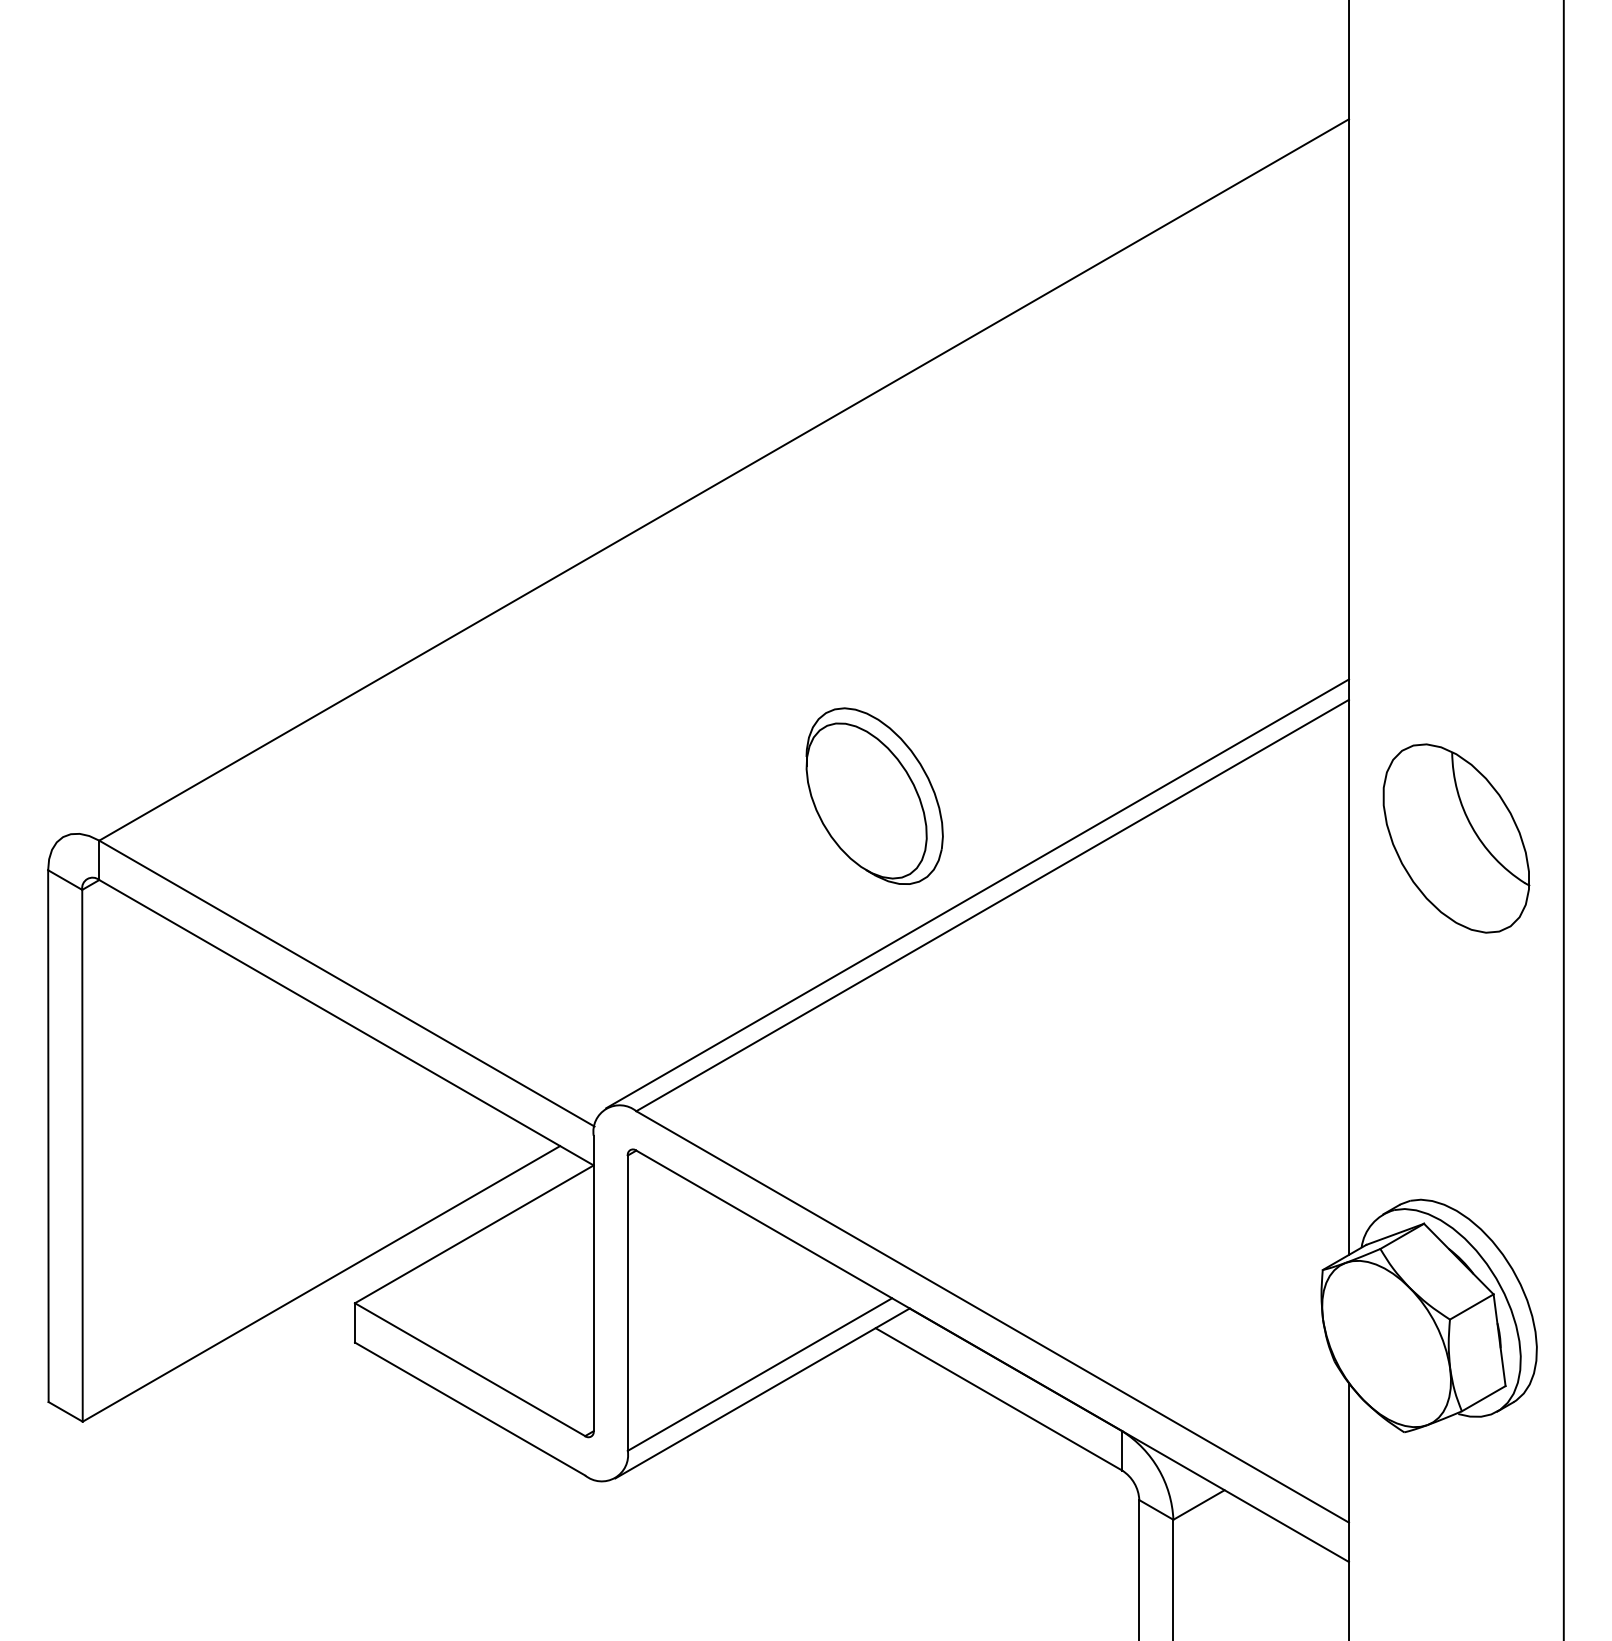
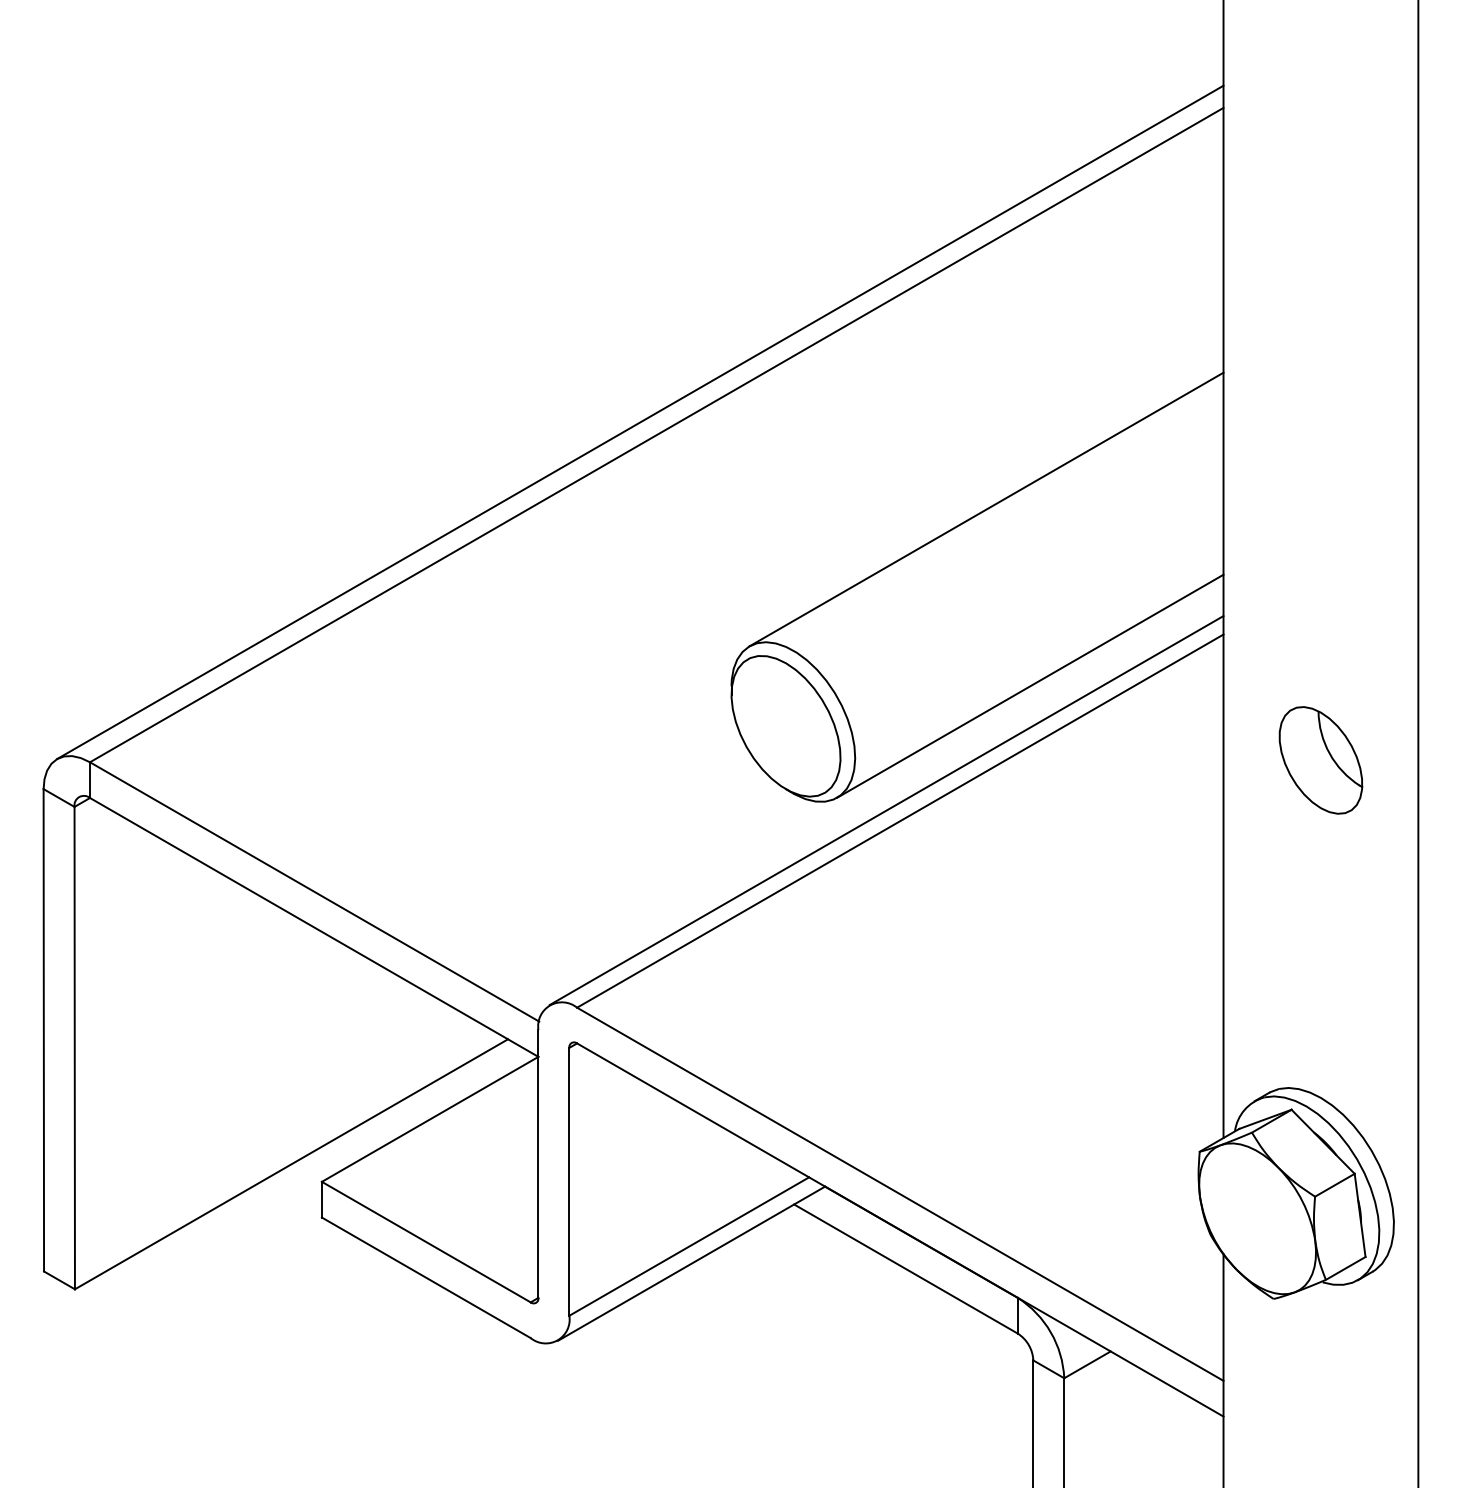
line: (706, 466) -> (640, 422), added
line: (1087, 561) -> (986, 509), added
line: (1136, 756) -> (1030, 685), added
part: (1455, 838) -> (1320, 760), size x0.62

